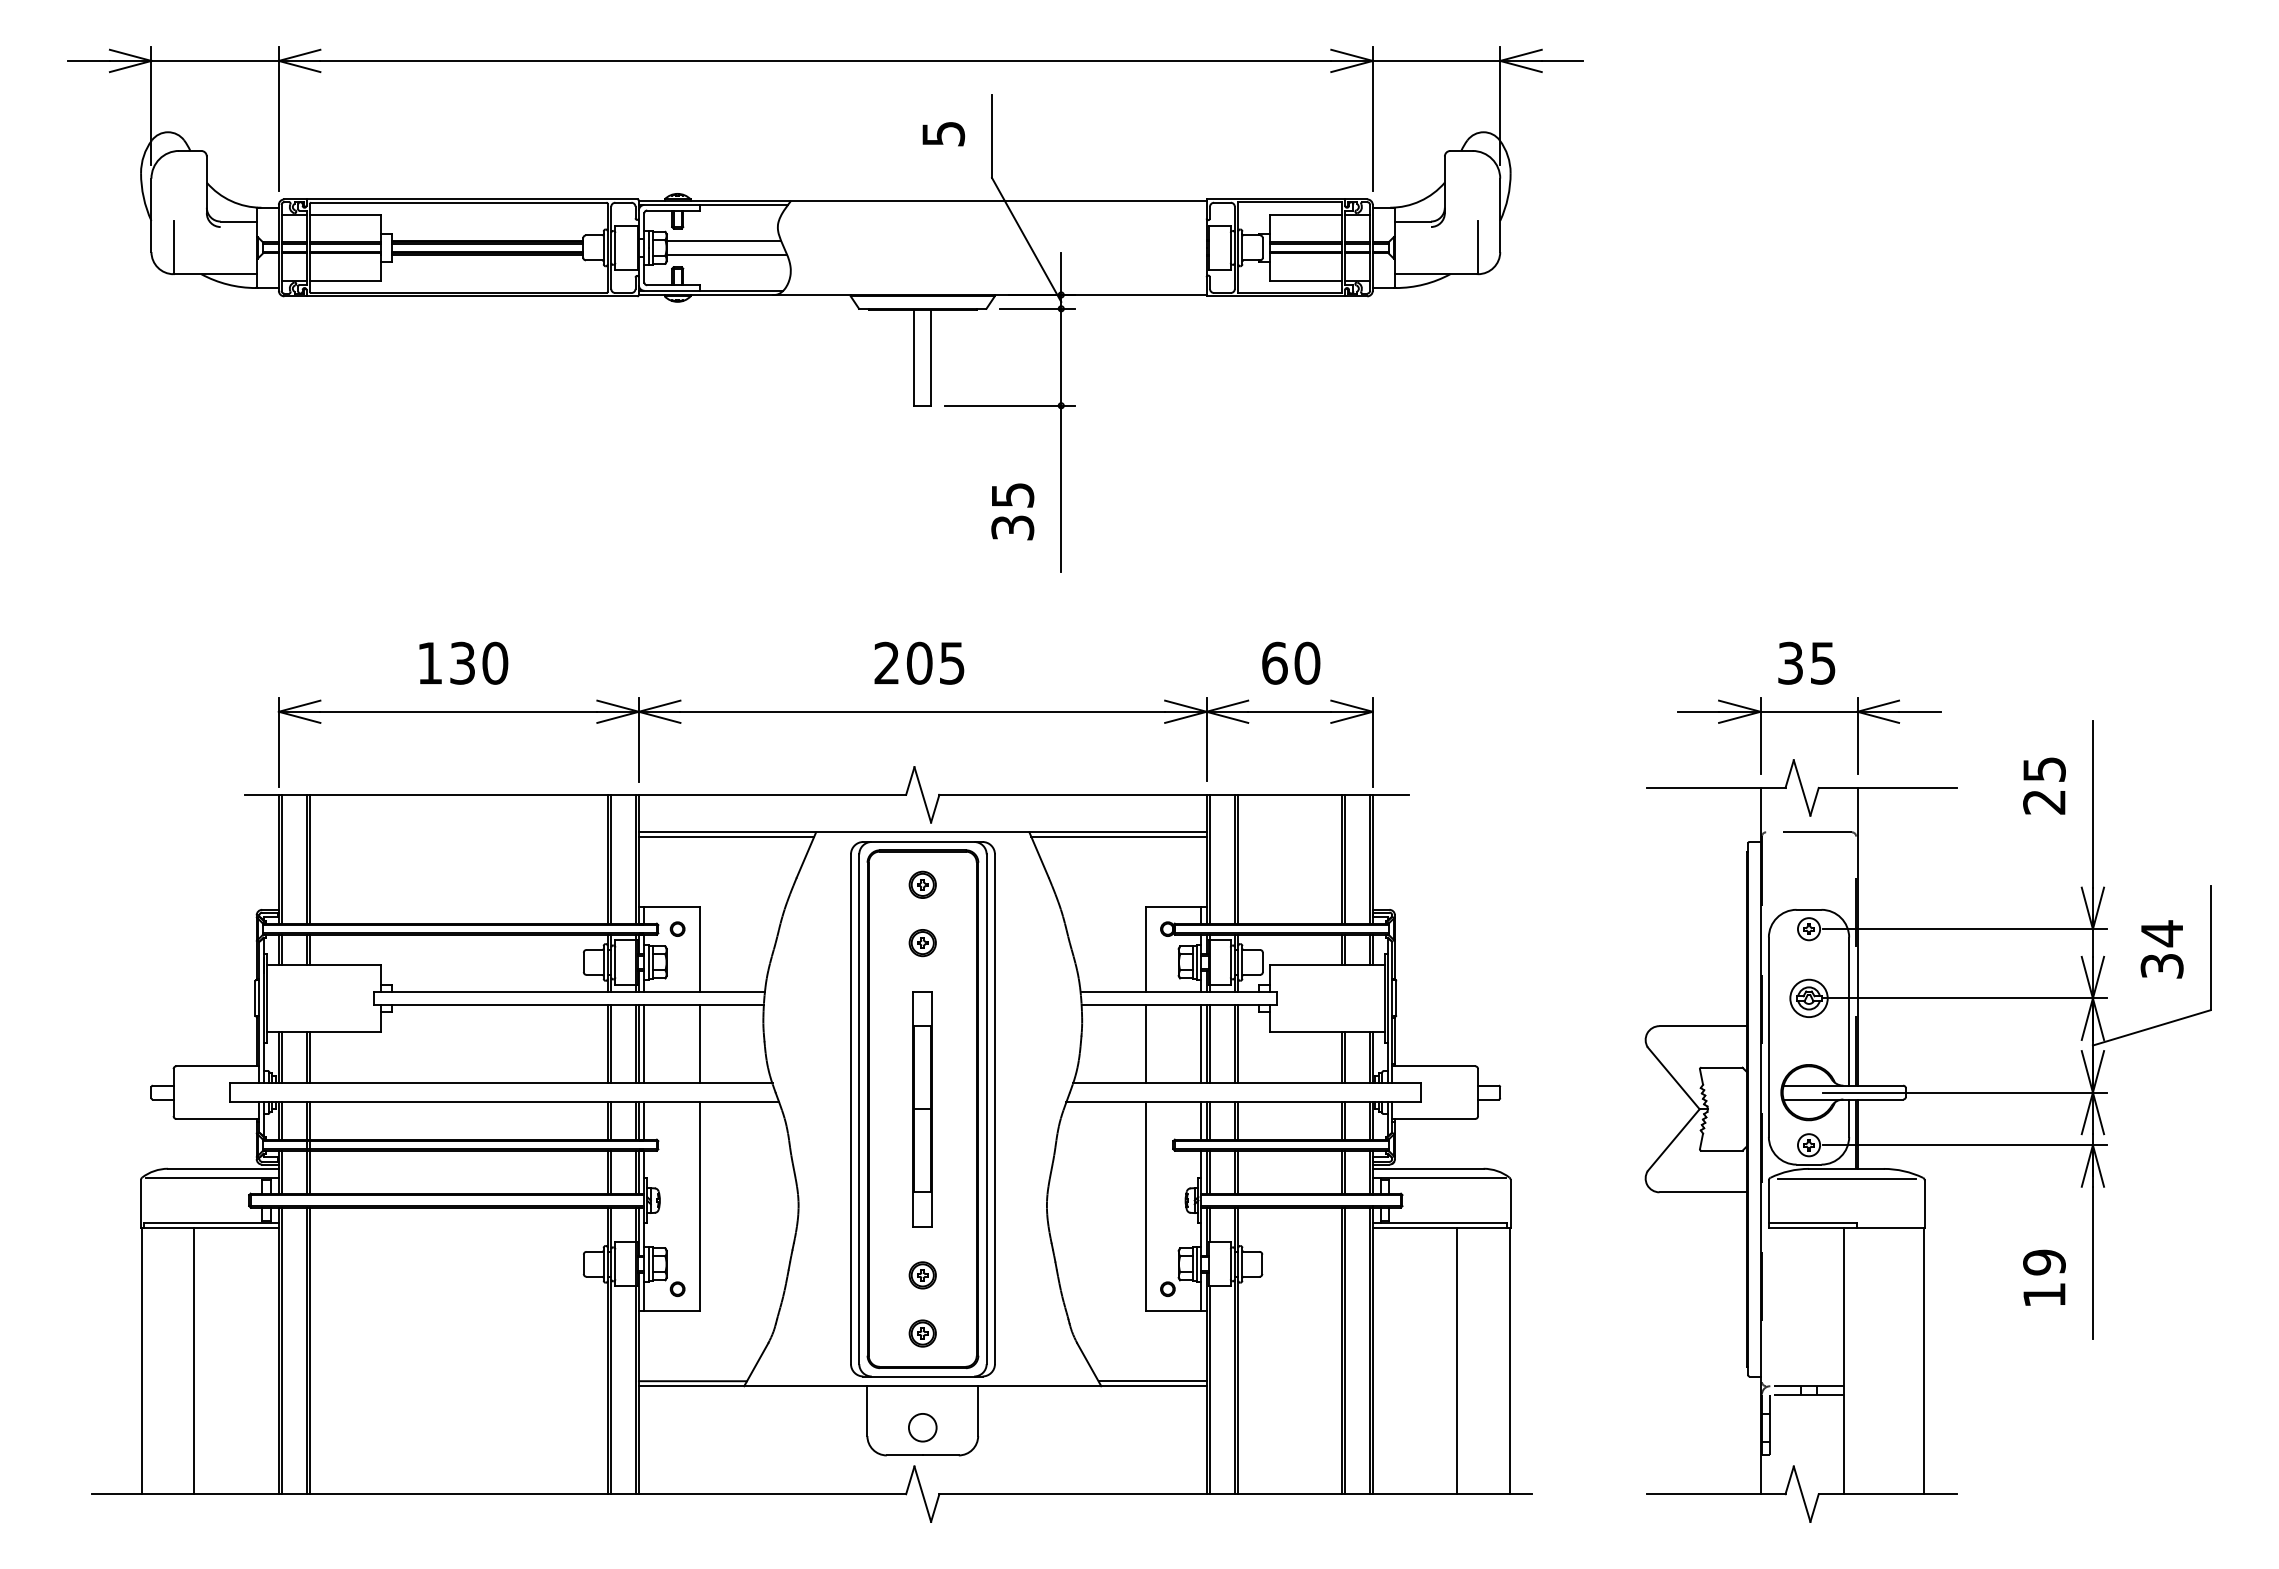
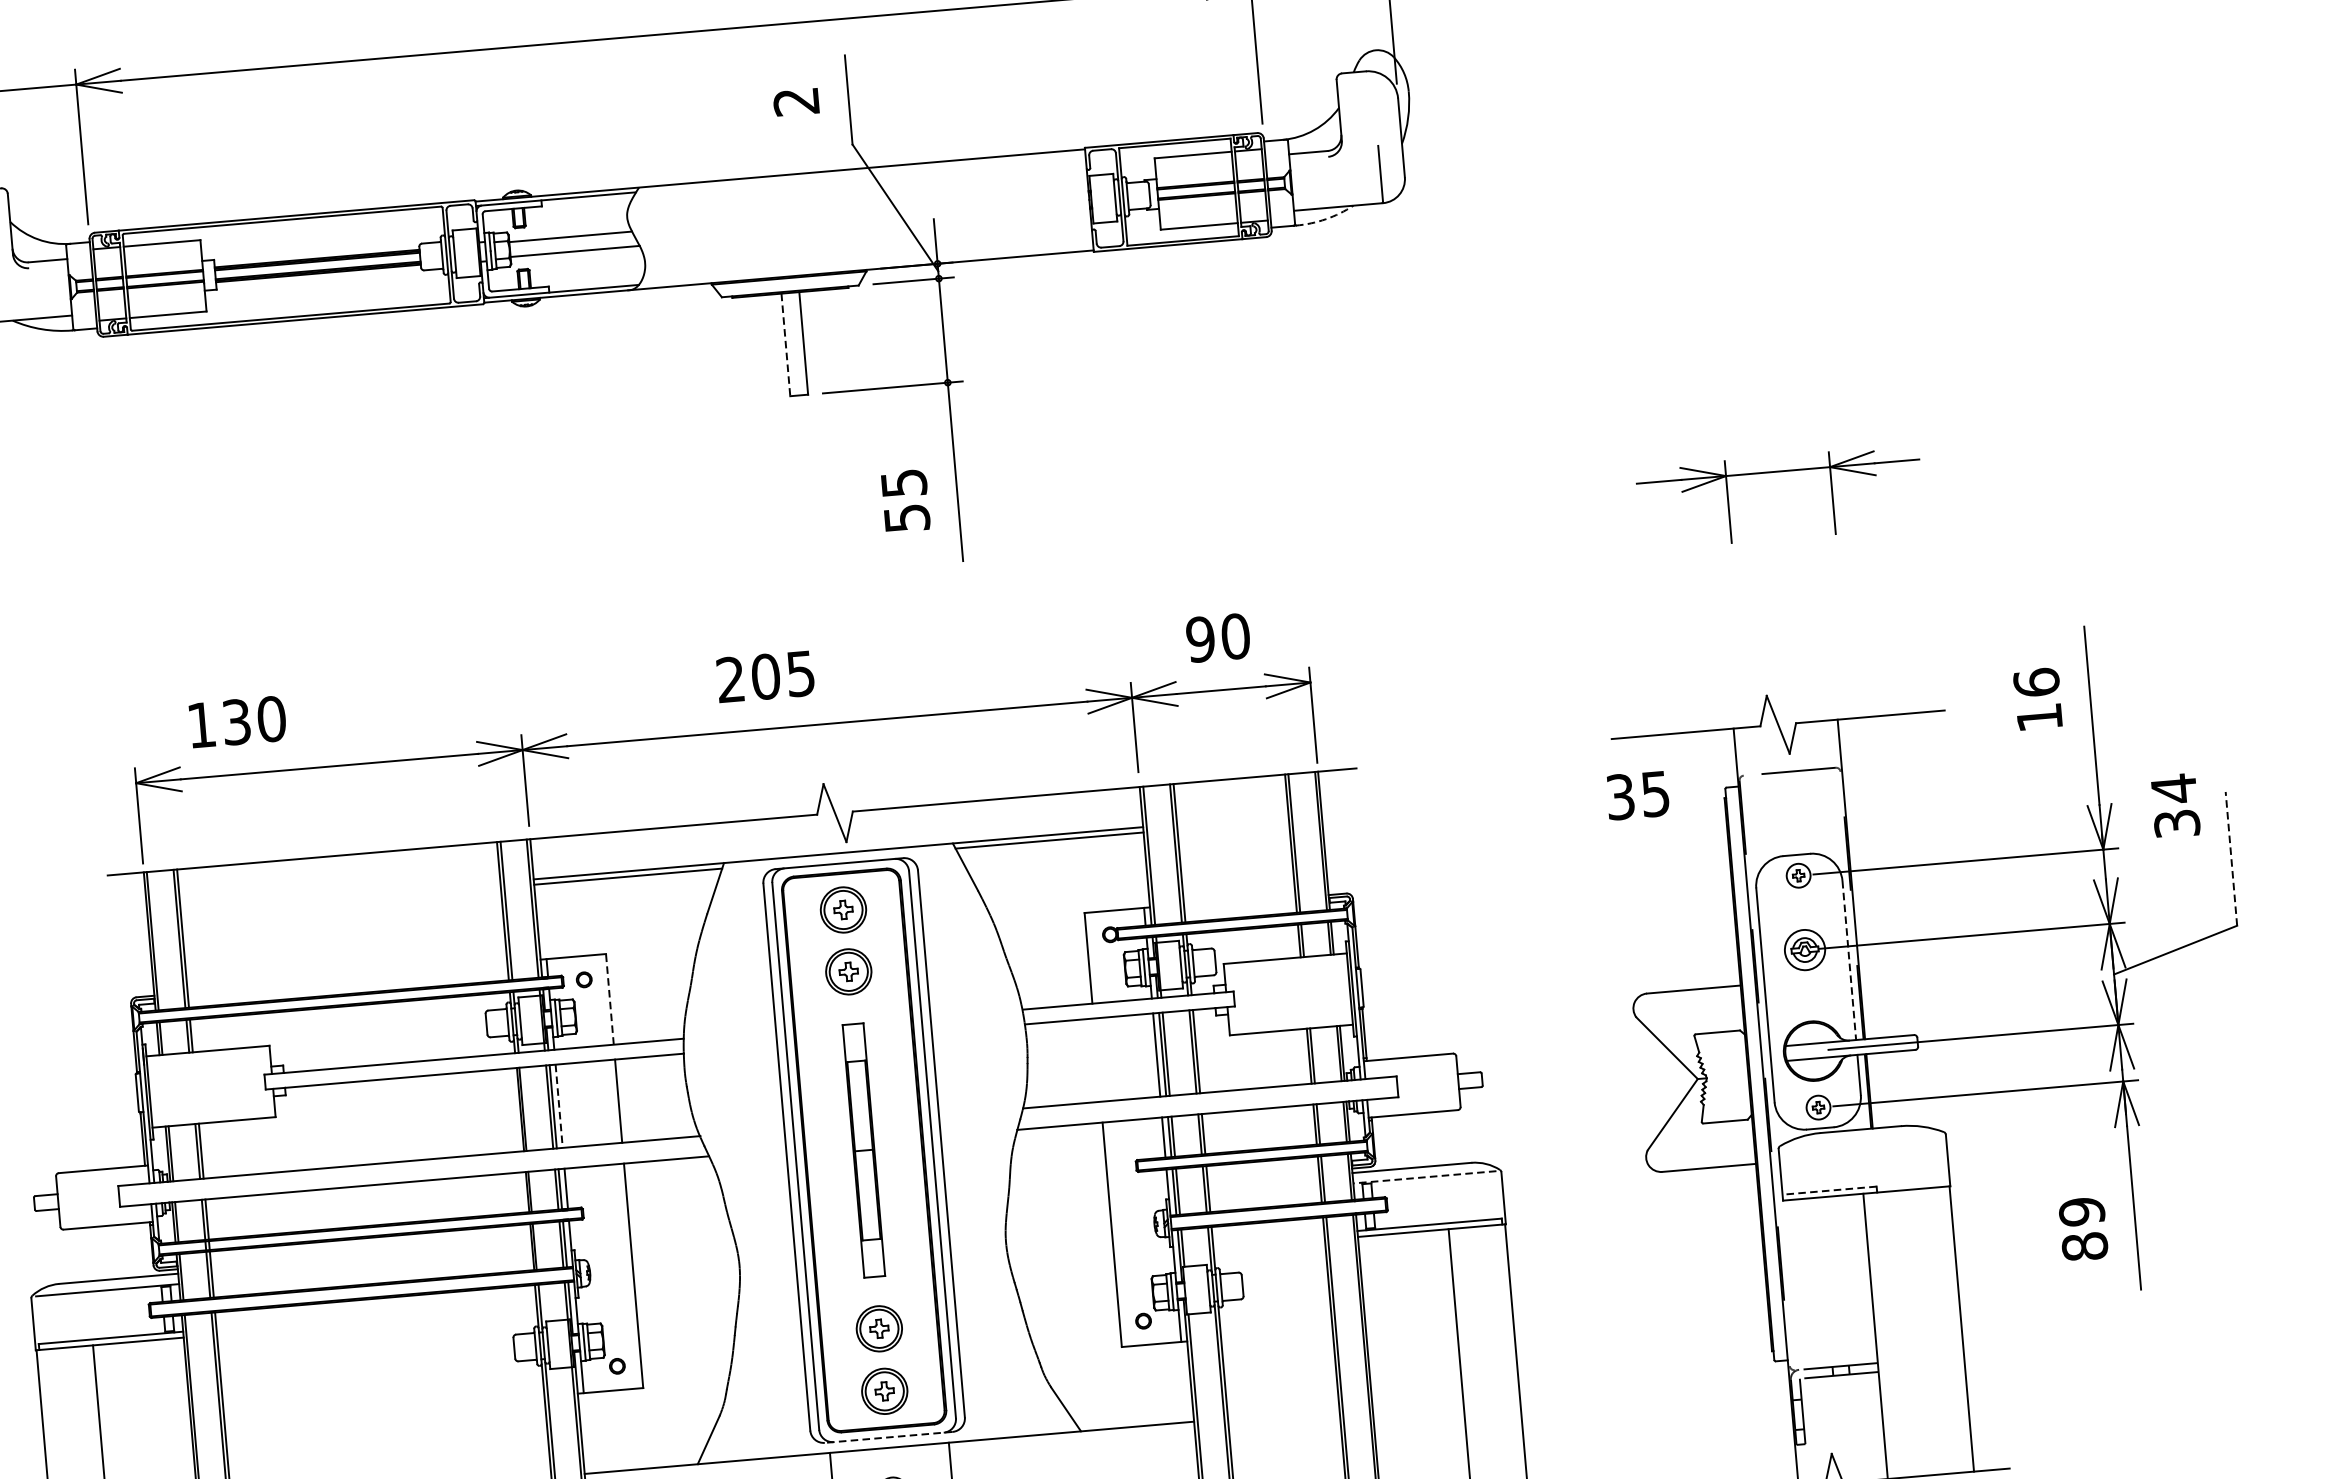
text: (943, 134) -> (796, 102), 5 -> 2
arc: (1423, 284) -> (1325, 219), solid -> dashed
line: (914, 357) -> (785, 344), solid -> dashed
text: (1012, 527) -> (906, 517), 35 -> 55
text: (463, 662) -> (237, 721), moved
text: (919, 662) -> (765, 675), moved
text: (1274, 662) -> (1200, 638), 60 -> 90
text: (1806, 662) -> (1637, 794), moved
part: (1809, 712) -> (1778, 472), moved
text: (2044, 785) -> (2038, 699), 25 -> 16
part: (922, 884) -> (842, 909), size x1.6
part: (922, 943) -> (848, 972), size x1.6
line: (2210, 947) -> (2231, 858), solid -> dashed
line: (699, 948) -> (609, 998), solid -> dashed
text: (2161, 949) -> (2174, 805), moved
line: (1849, 1012) -> (1849, 961), solid -> dashed
line: (1145, 1043) -> (1096, 1059), removed
line: (644, 1044) -> (559, 1106), solid -> dashed
line: (1439, 1178) -> (1424, 1177), solid -> dashed
line: (1846, 1178) -> (1861, 1139), removed
line: (1812, 1222) -> (1829, 1190), solid -> dashed
part: (922, 1275) -> (878, 1329), size x1.6
text: (2044, 1294) -> (2084, 1246), 19 -> 89
part: (922, 1333) -> (884, 1391), size x1.6
line: (922, 1376) -> (888, 1437), solid -> dashed
line: (692, 1381) -> (641, 1463), removed
line: (1152, 1381) -> (1135, 1421), removed

